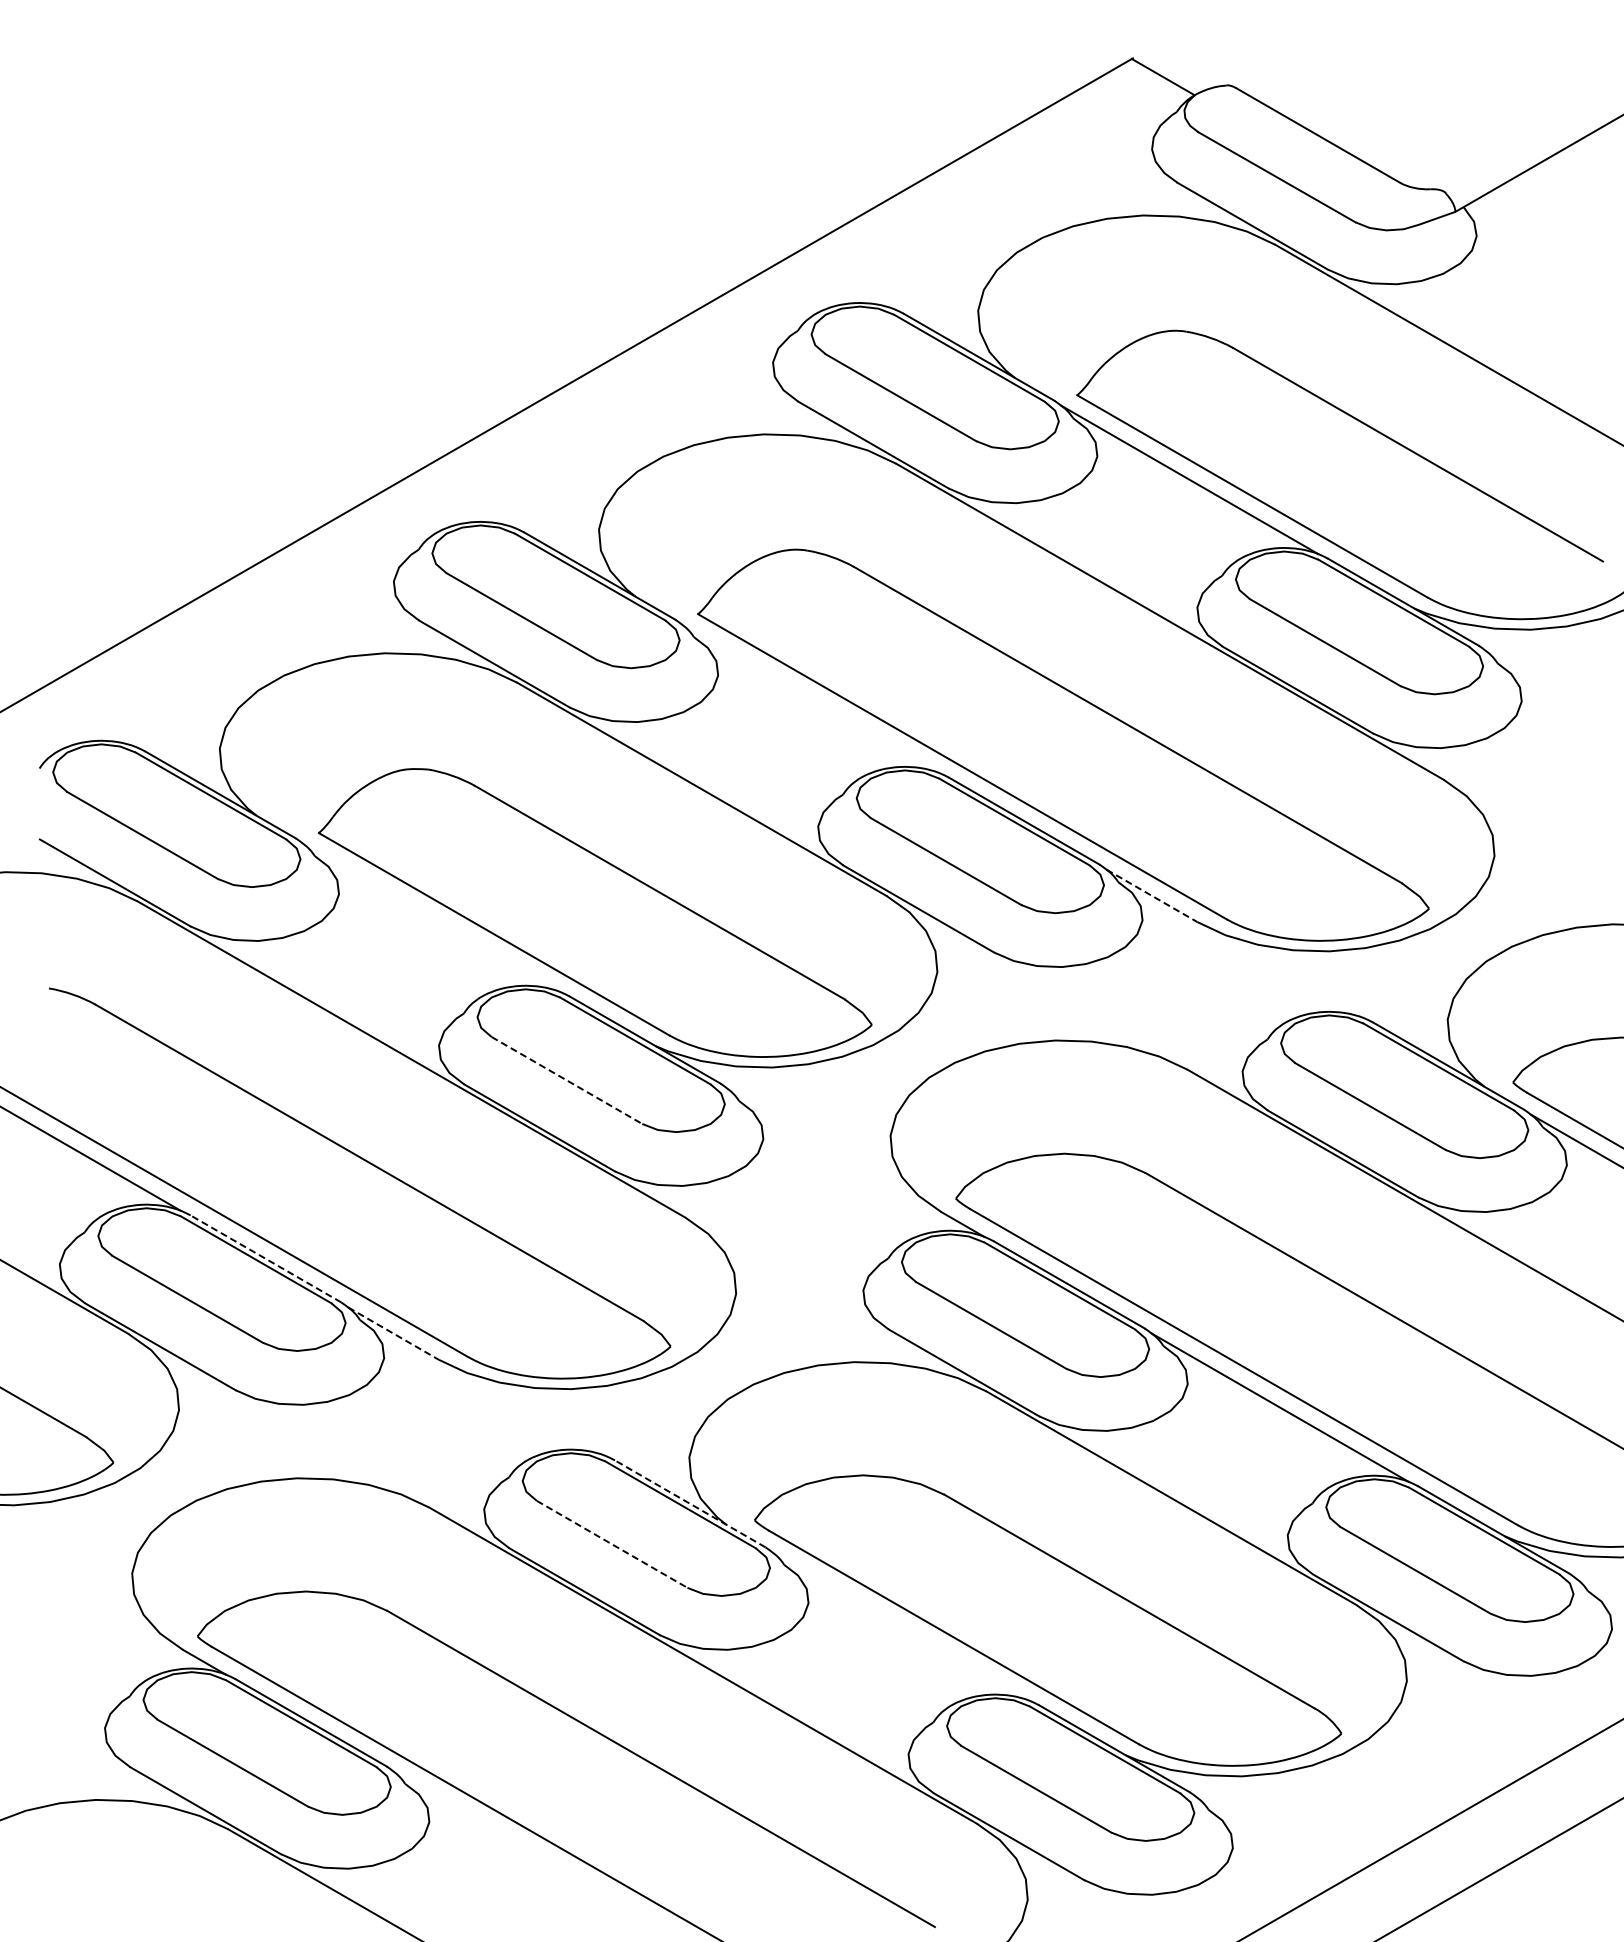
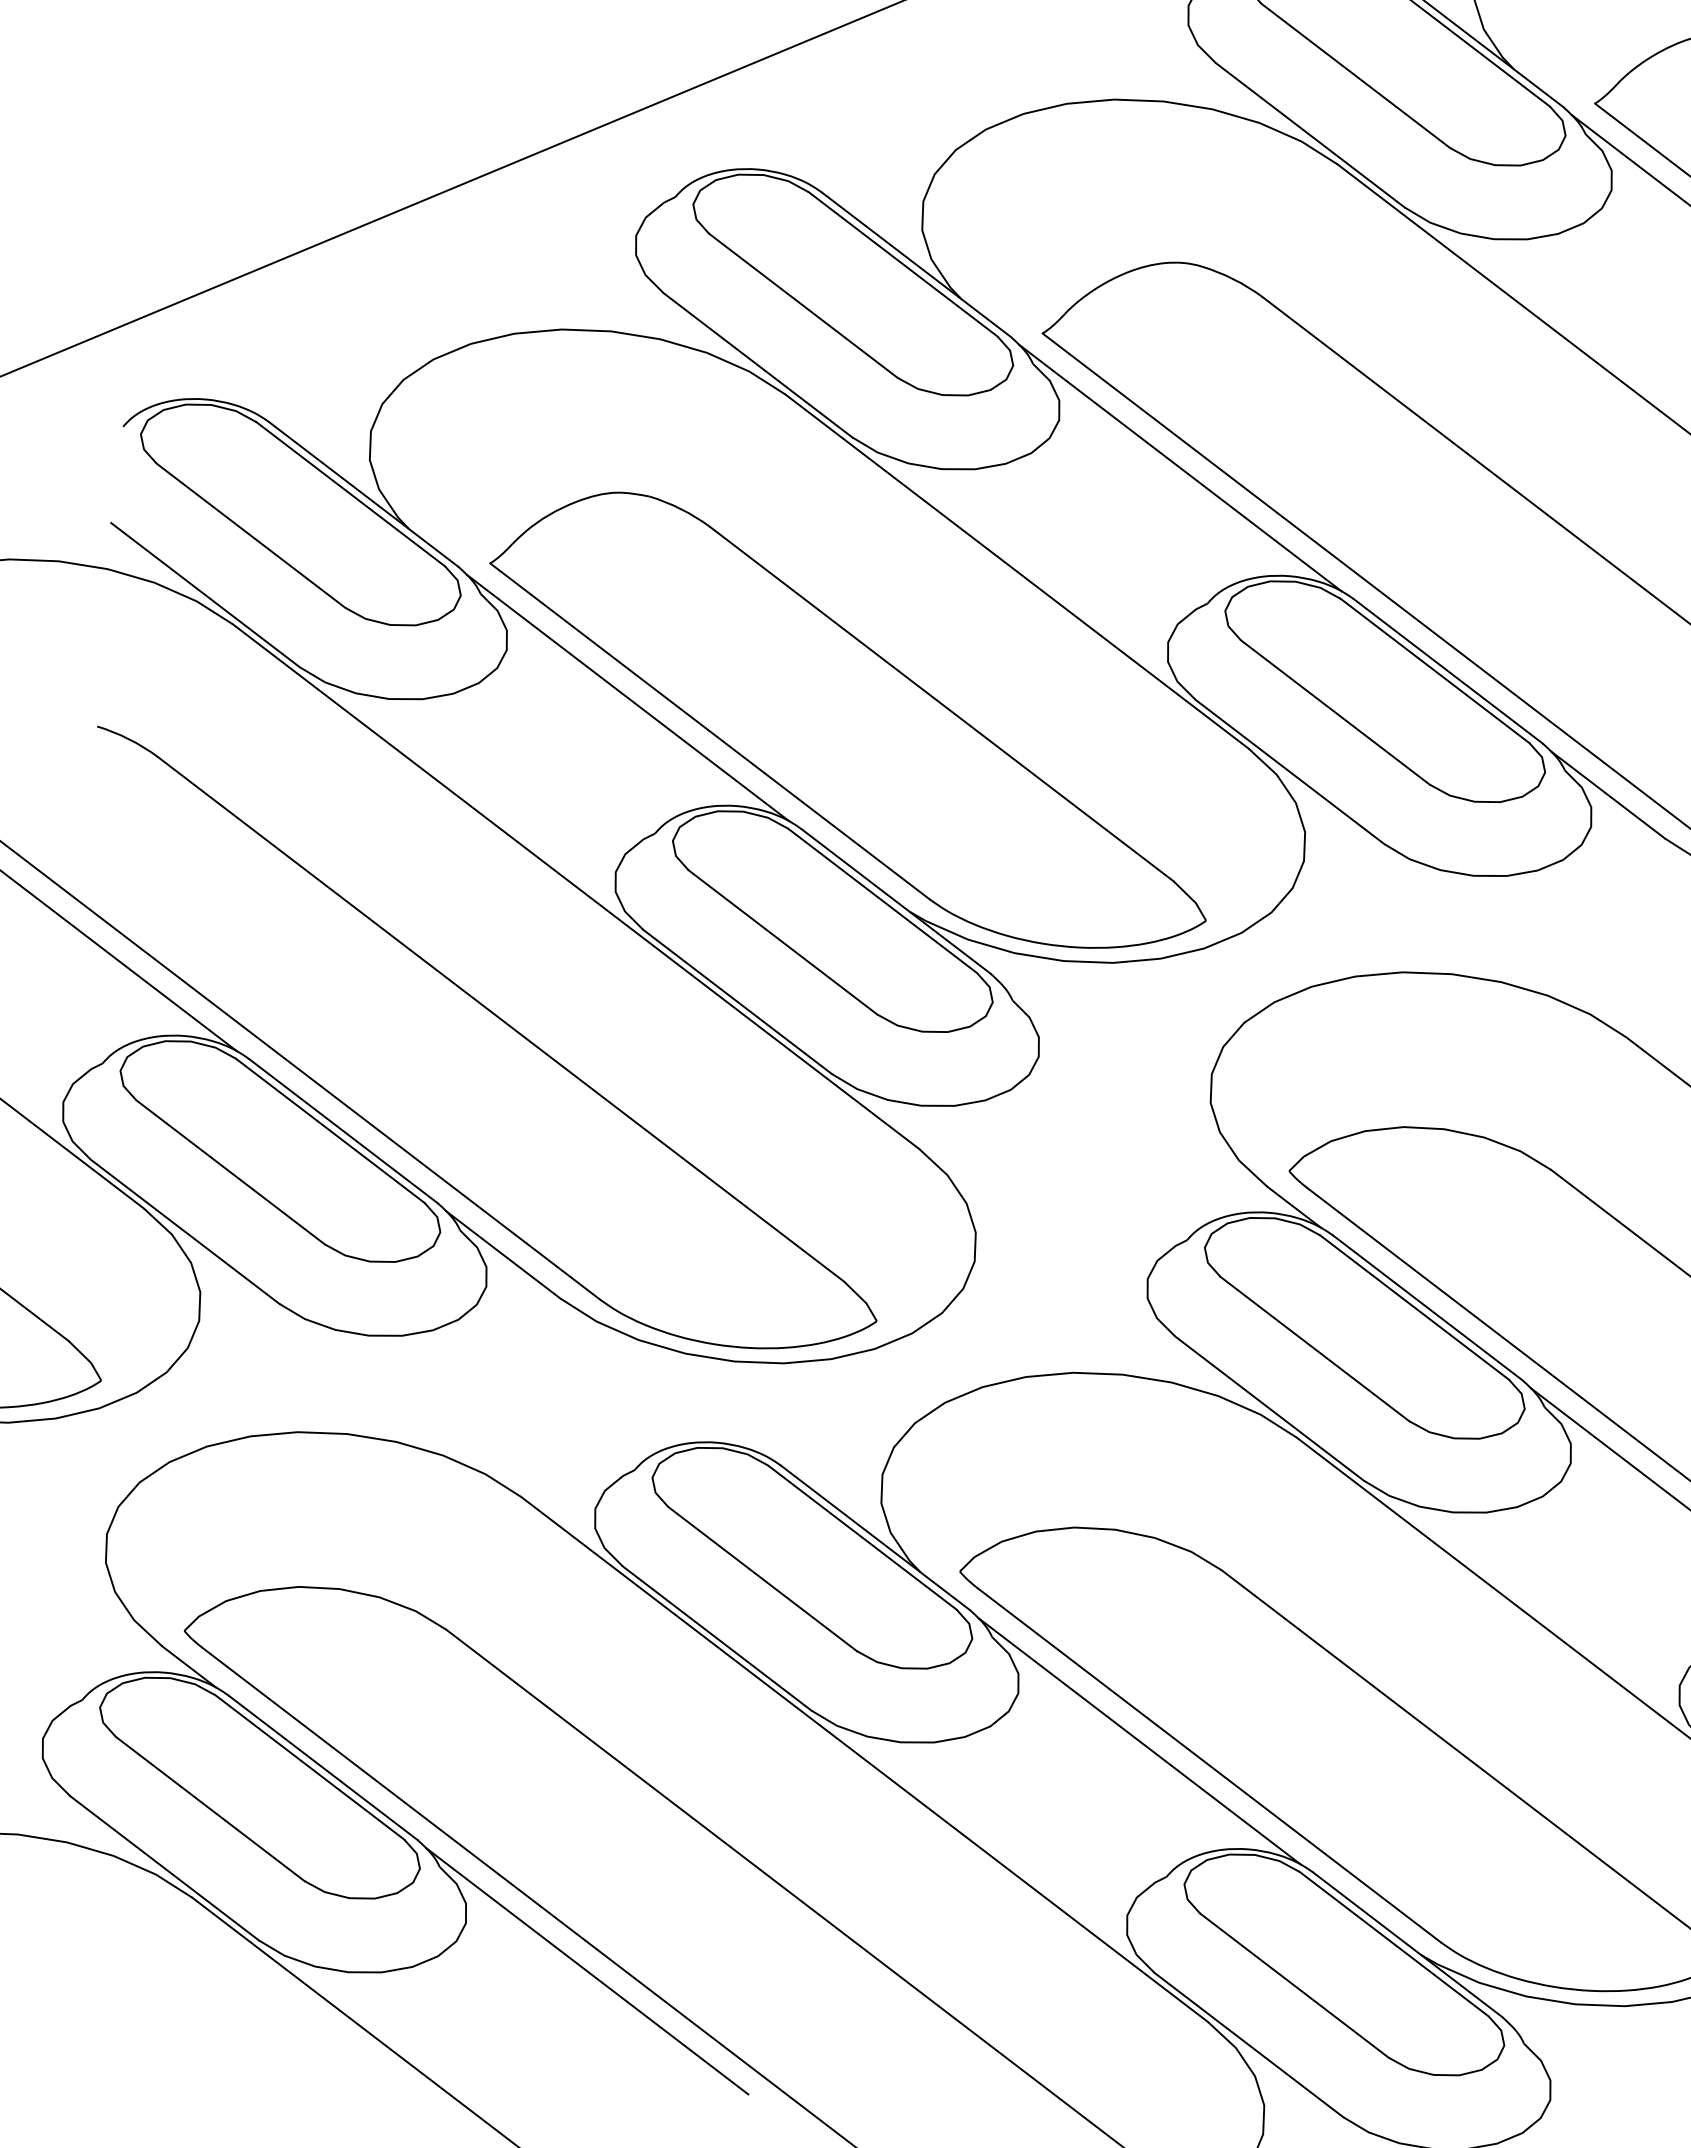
line: (810, 698) -> (1180, 467), added
line: (1152, 896) -> (1608, 796), dashed -> solid
line: (431, 917) -> (628, 697), added
line: (566, 1080) -> (782, 942), dashed -> solid
line: (265, 1258) -> (343, 1130), dashed -> solid
line: (394, 1333) -> (504, 1254), dashed -> solid
line: (690, 1503) -> (875, 1537), dashed -> solid
line: (612, 1544) -> (763, 1579), dashed -> solid
line: (900, 1626) -> (1138, 1741), added
line: (521, 1845) -> (586, 1971), added

